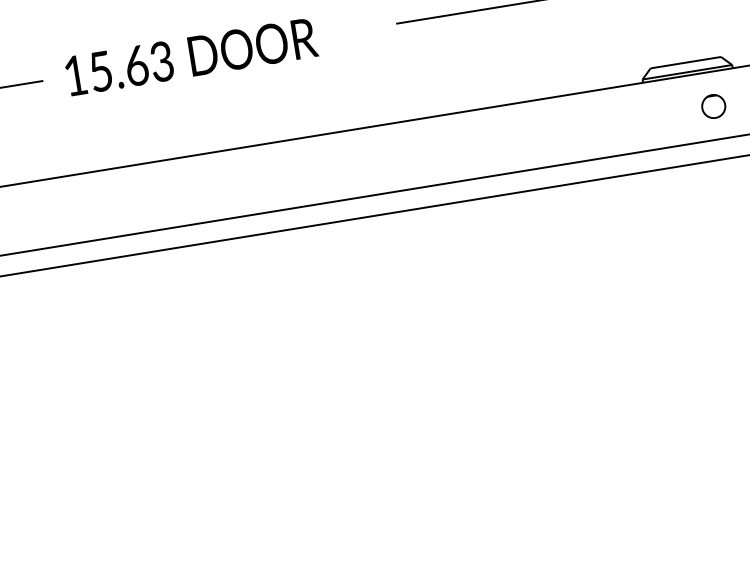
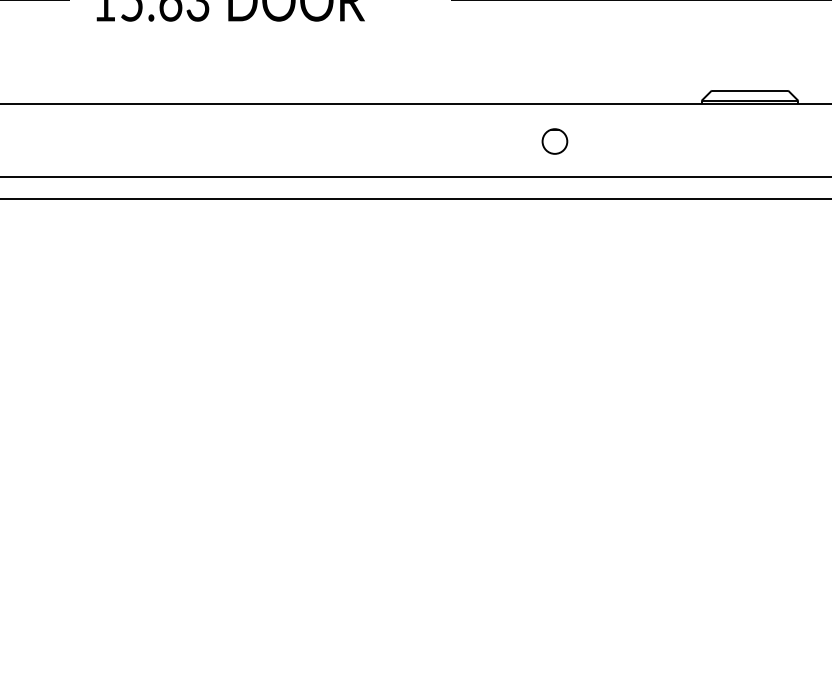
part: (713, 106) -> (554, 141), moved

